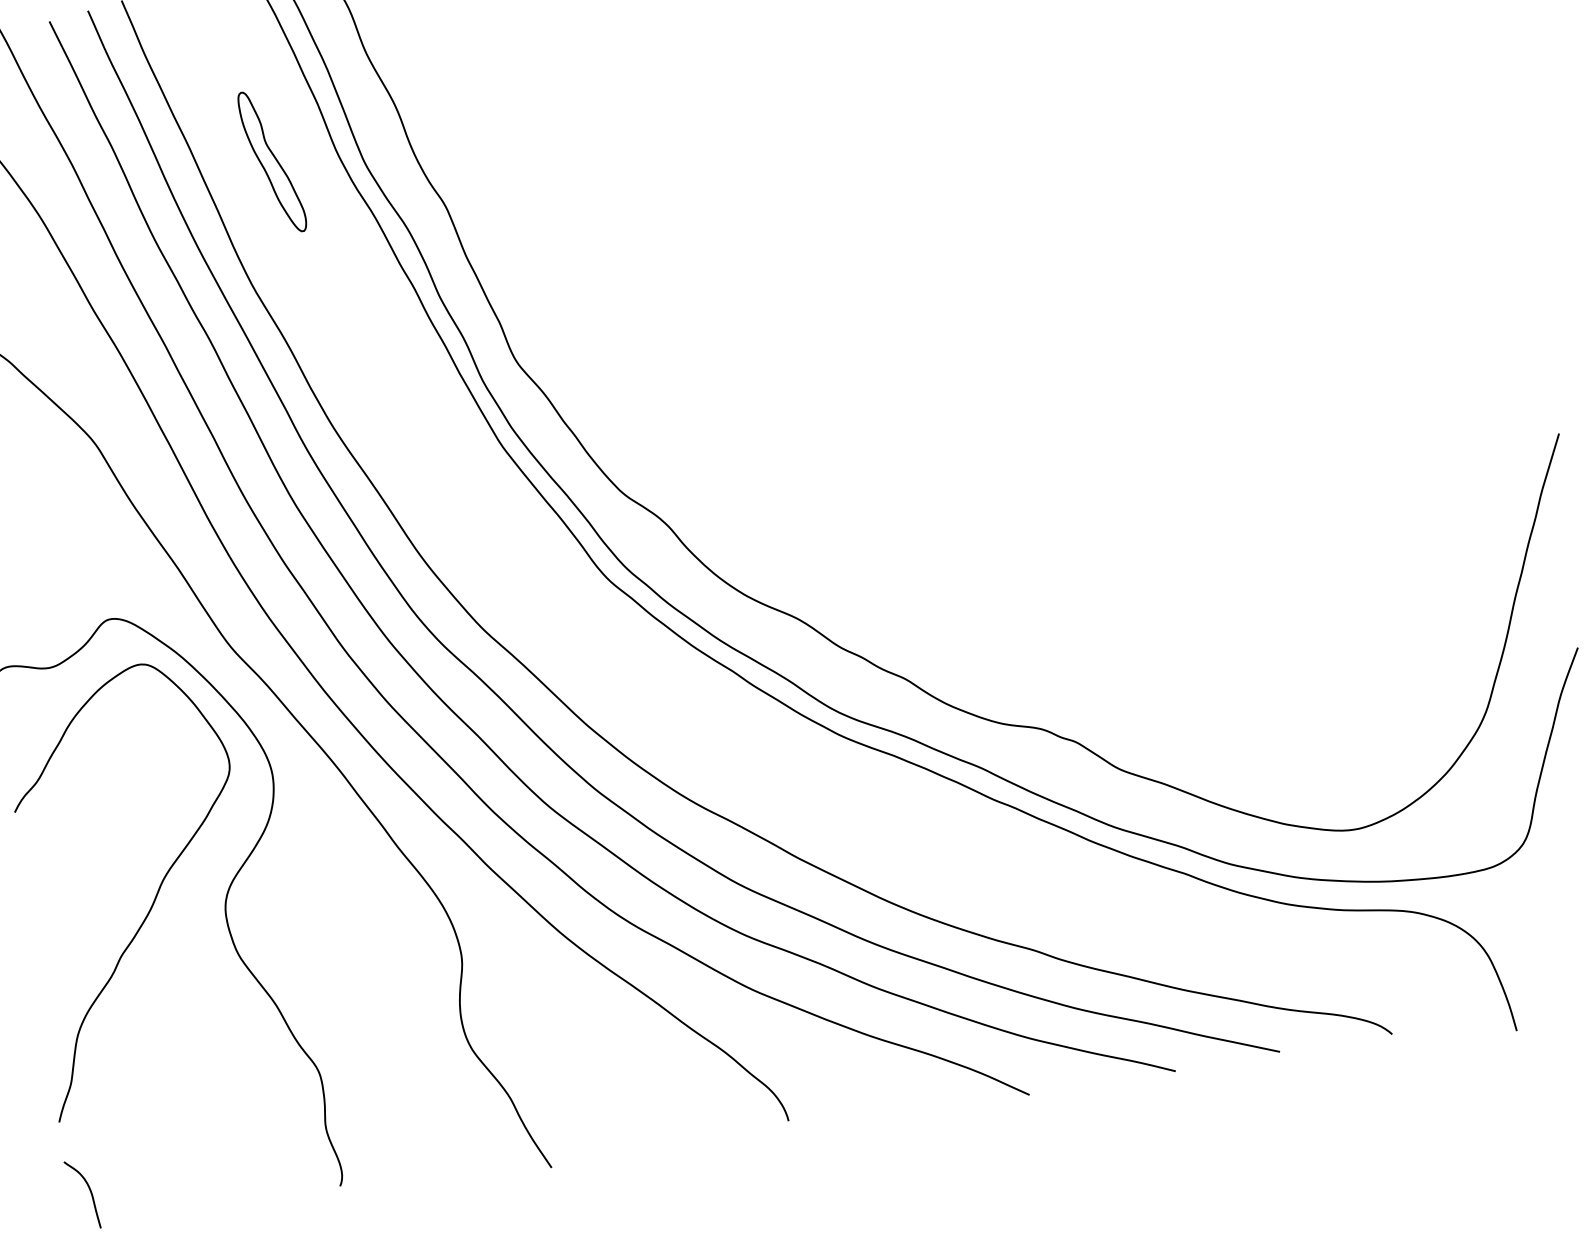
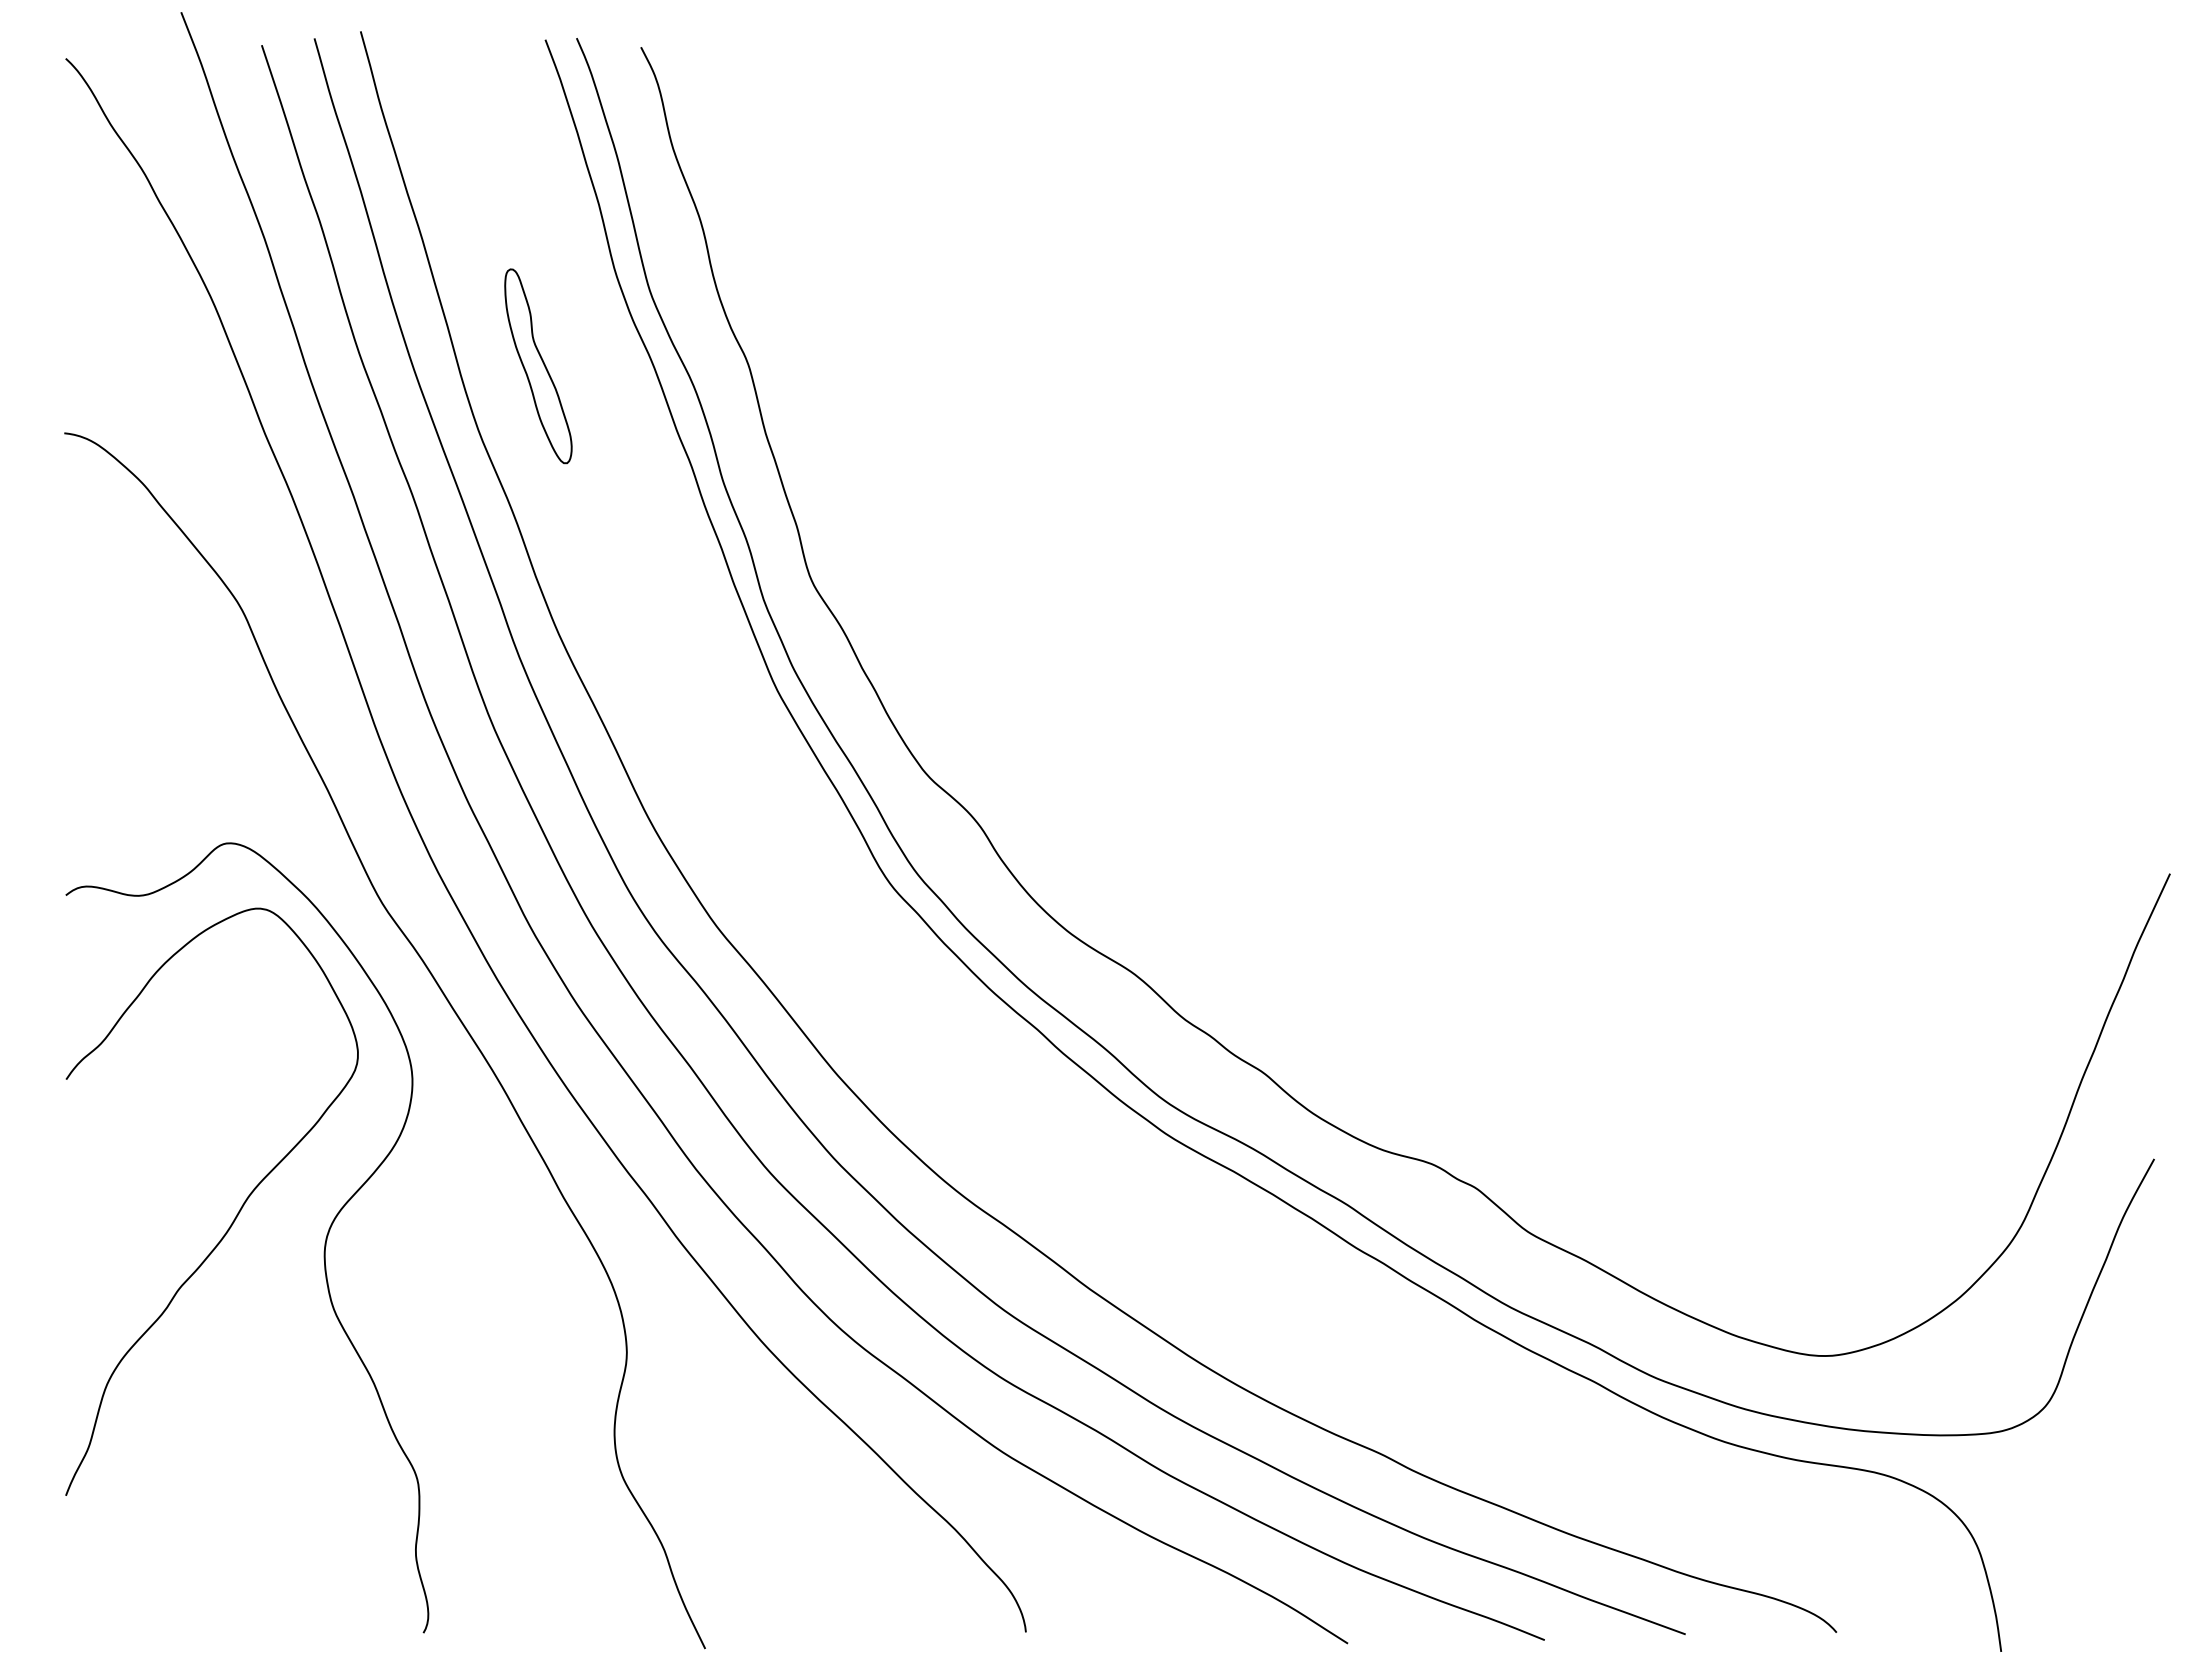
part: (272, 162) -> (538, 366), moved
curve: (90, 1192) -> (93, 1593), removed

